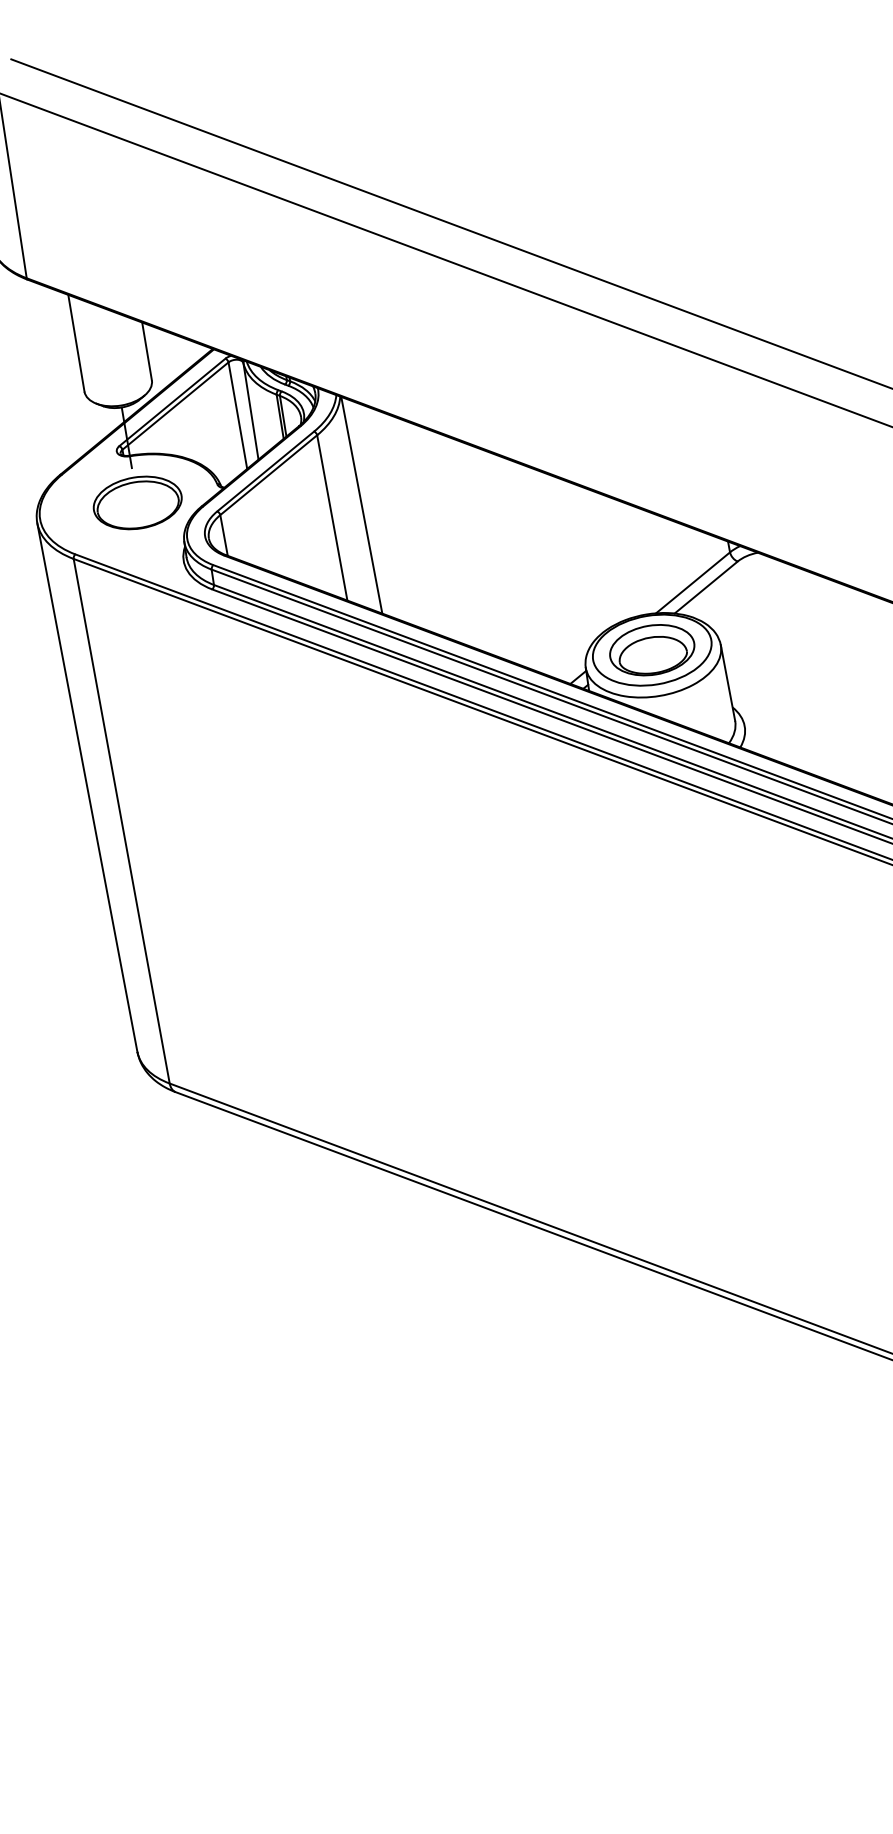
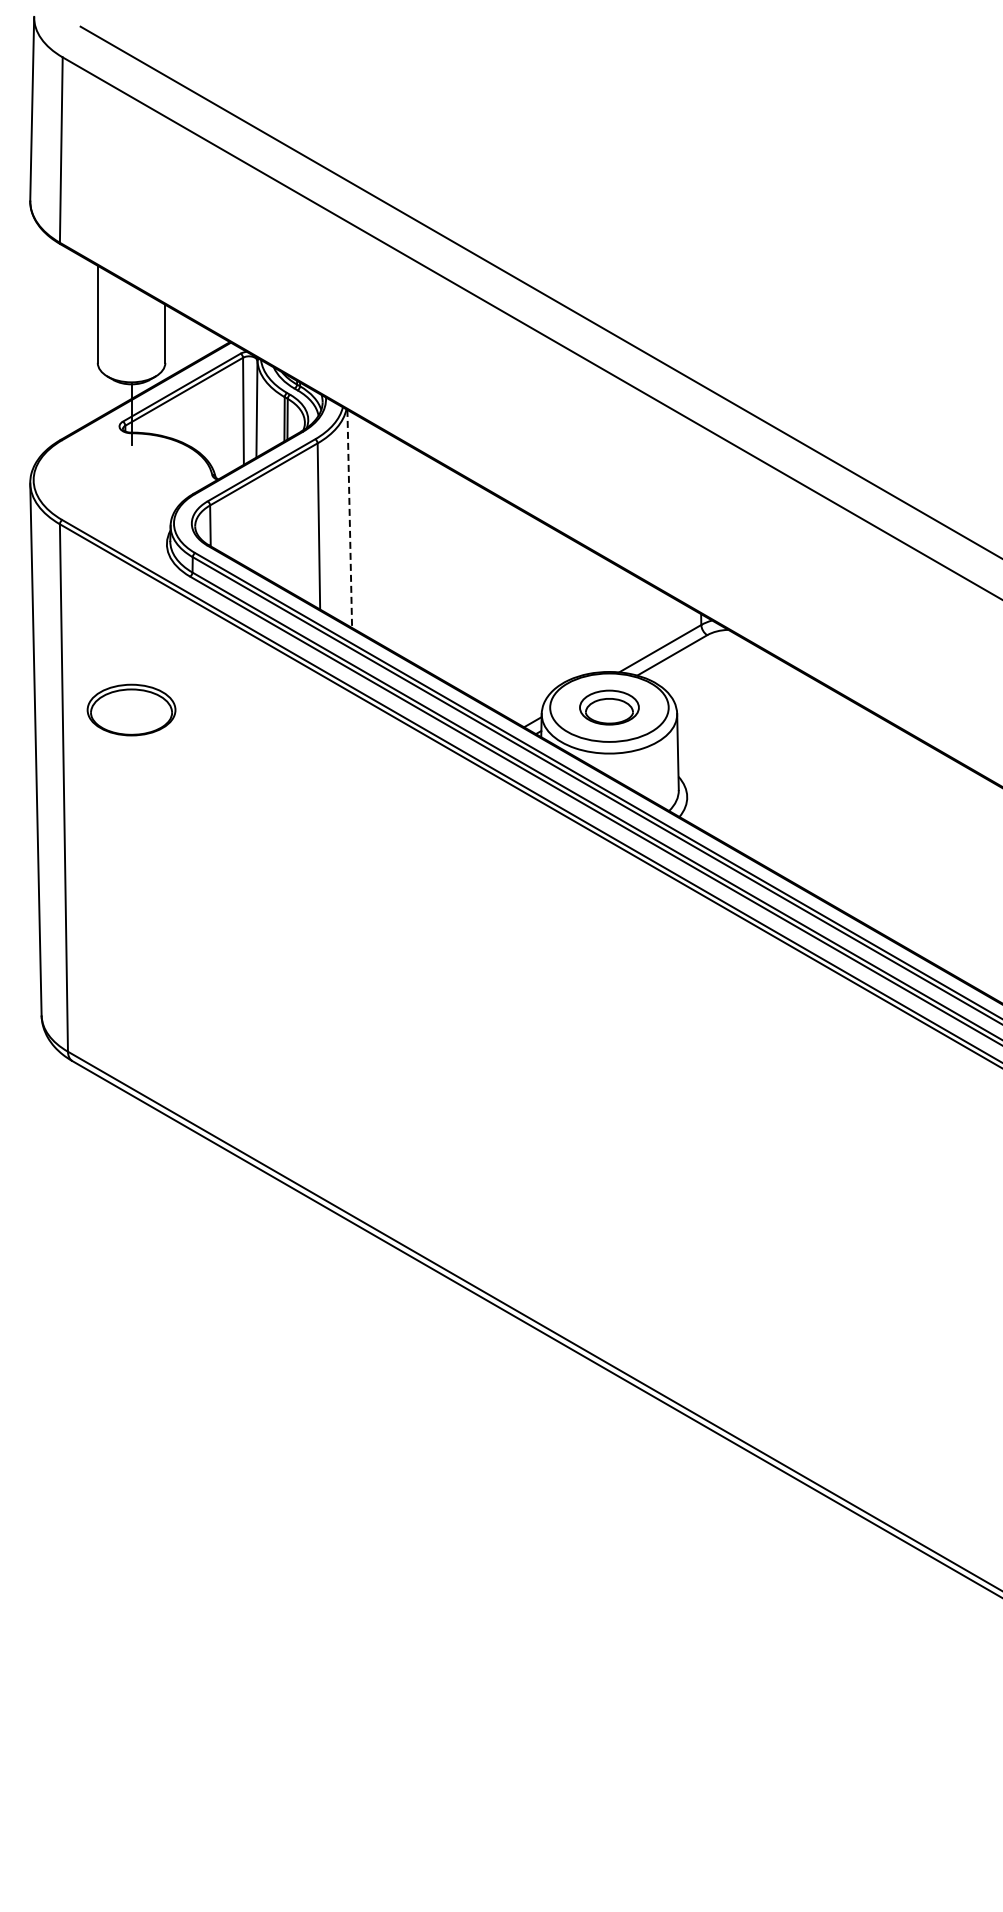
part: (137, 502) -> (131, 709), moved
line: (361, 505) -> (349, 519), solid -> dashed
part: (652, 649) -> (609, 707), size x0.7

